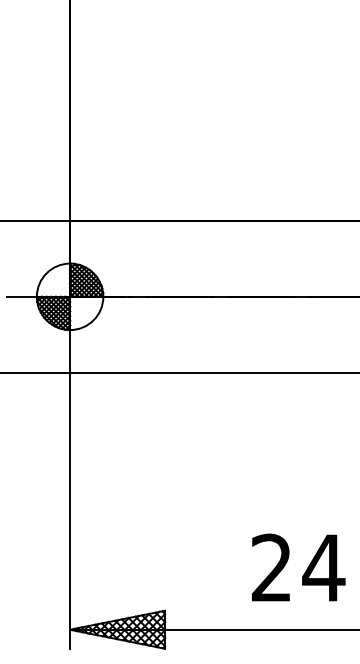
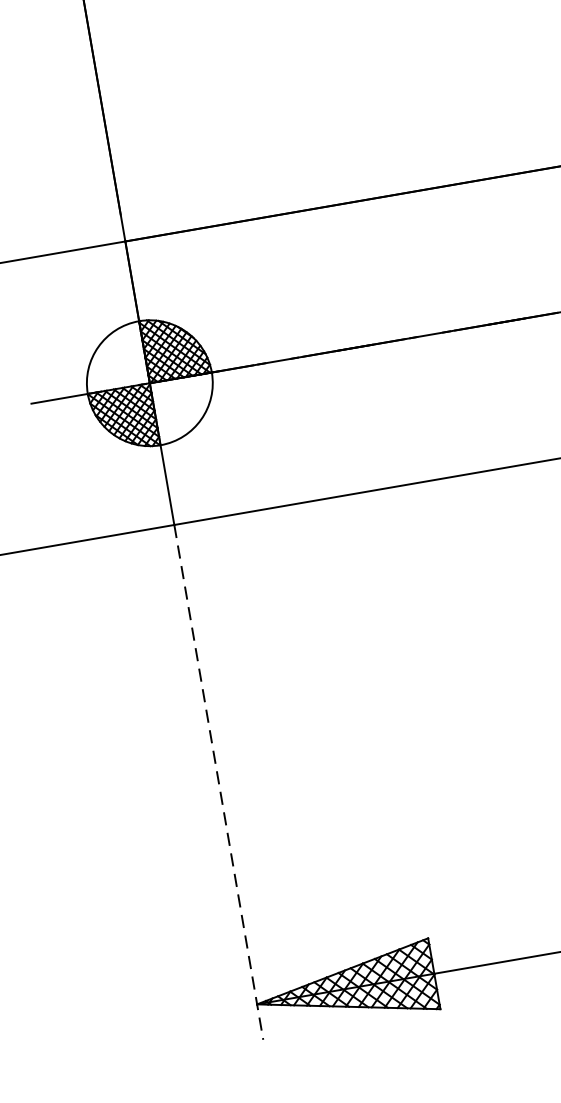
line: (70, 510) -> (219, 781), solid -> dashed

